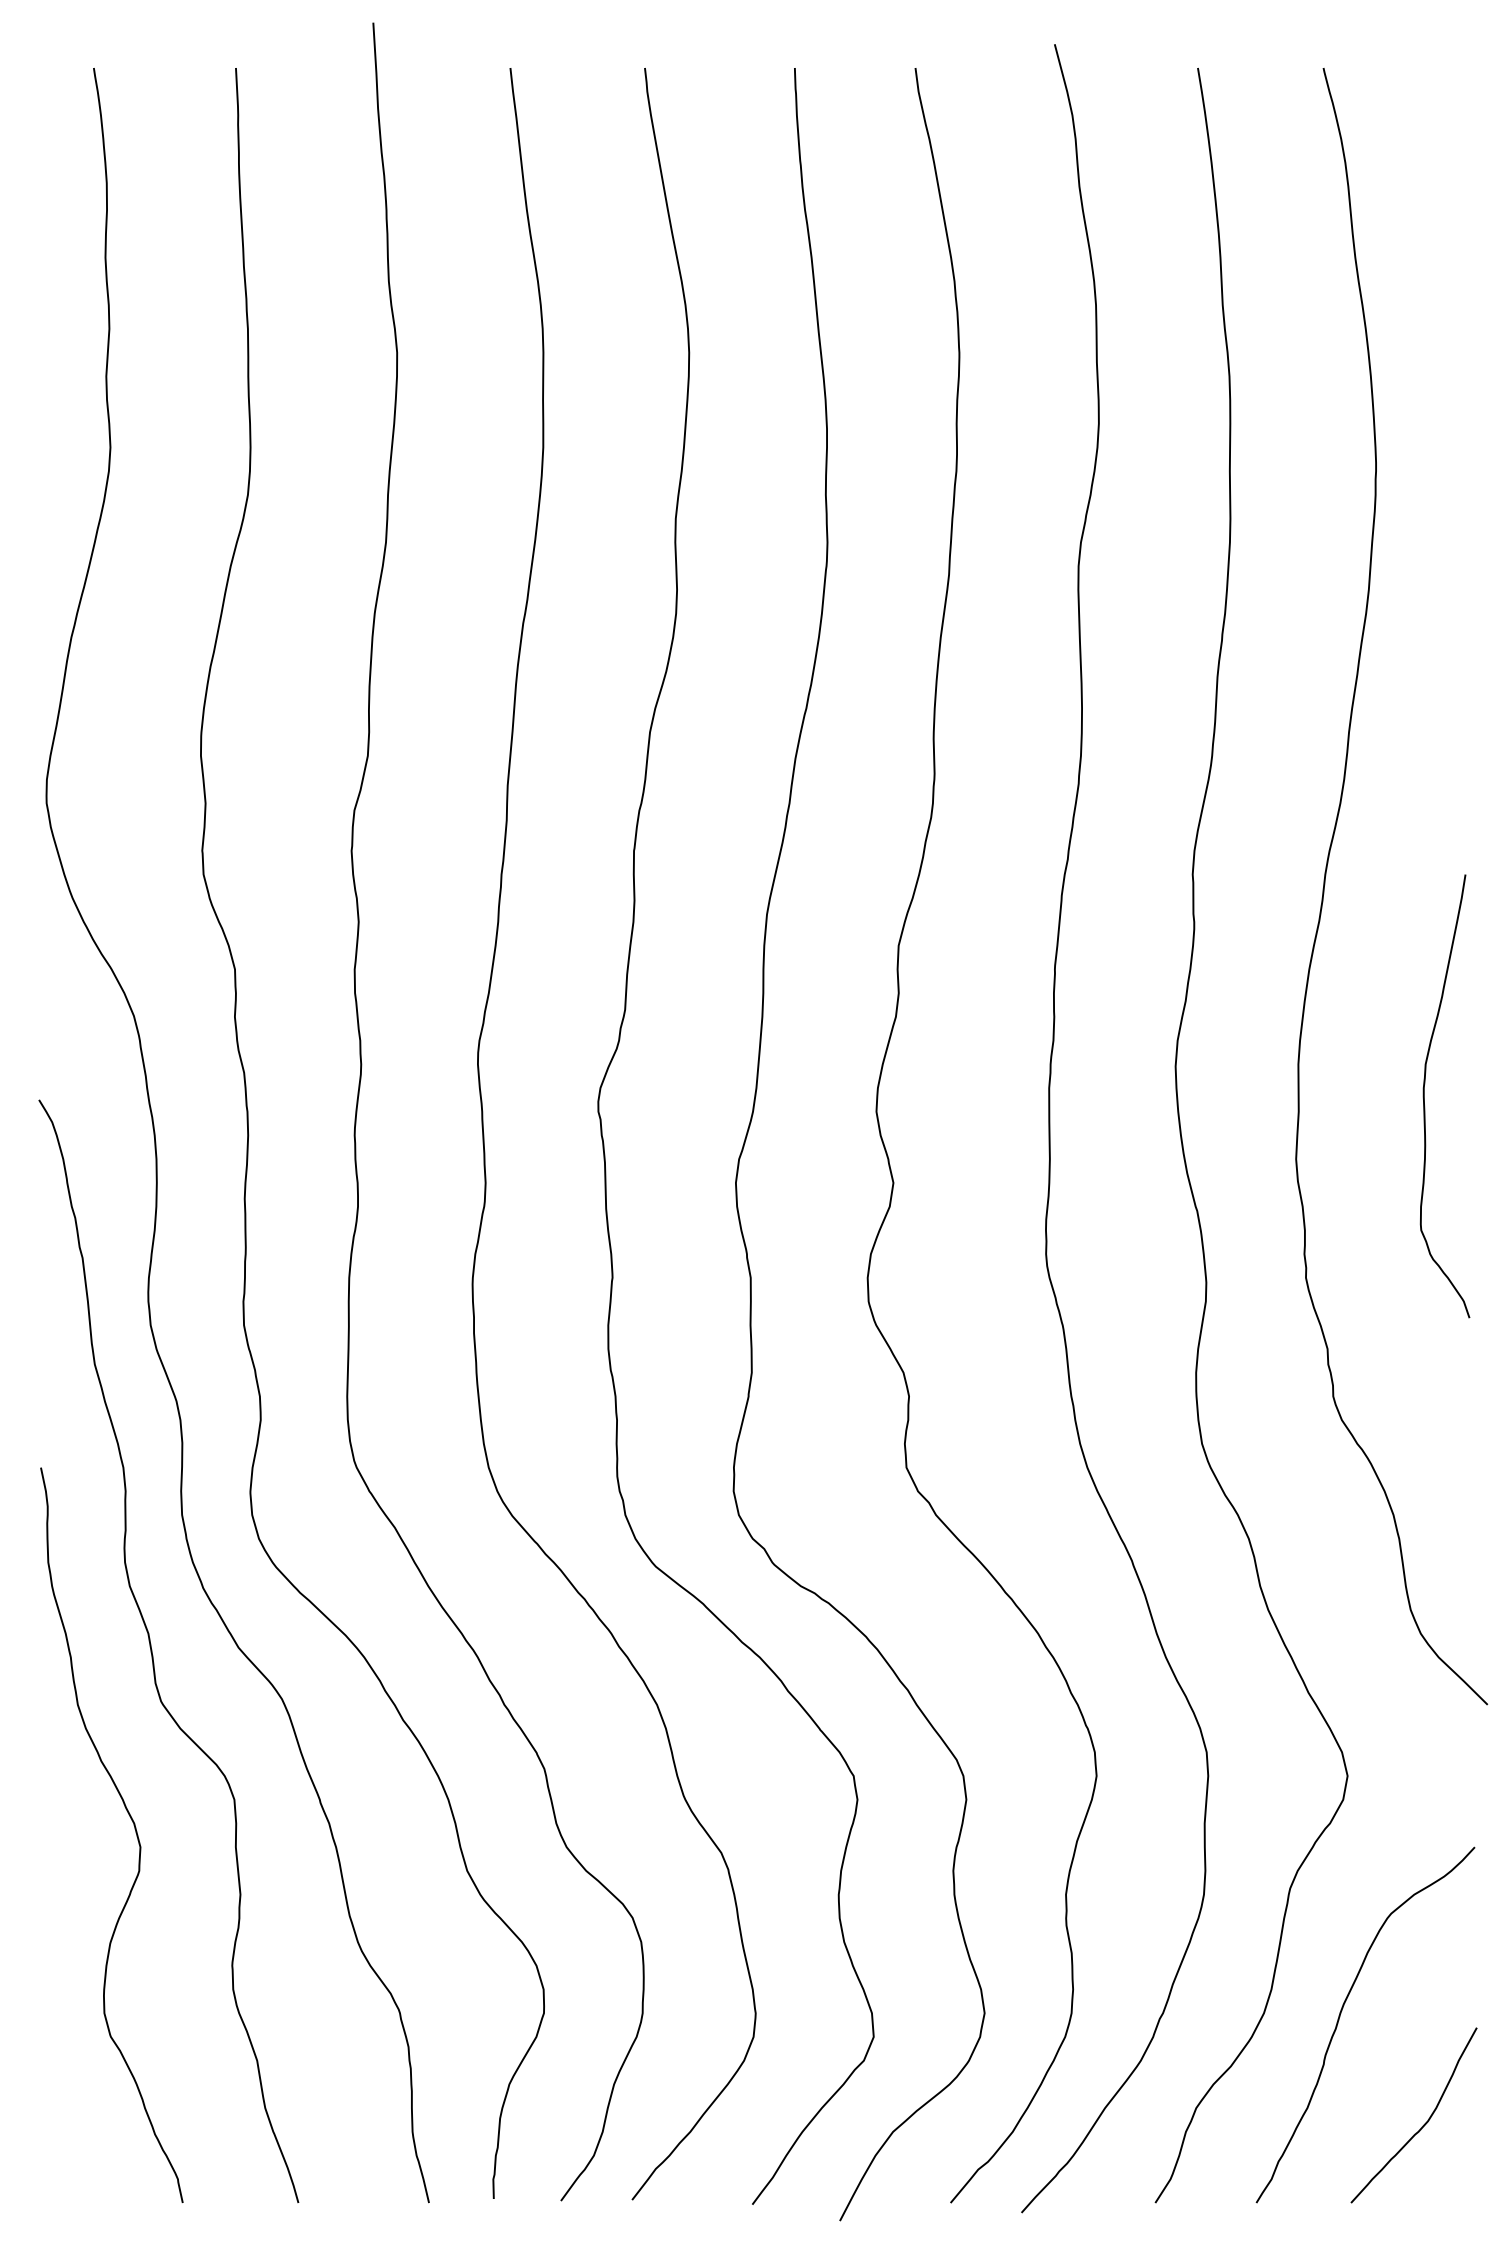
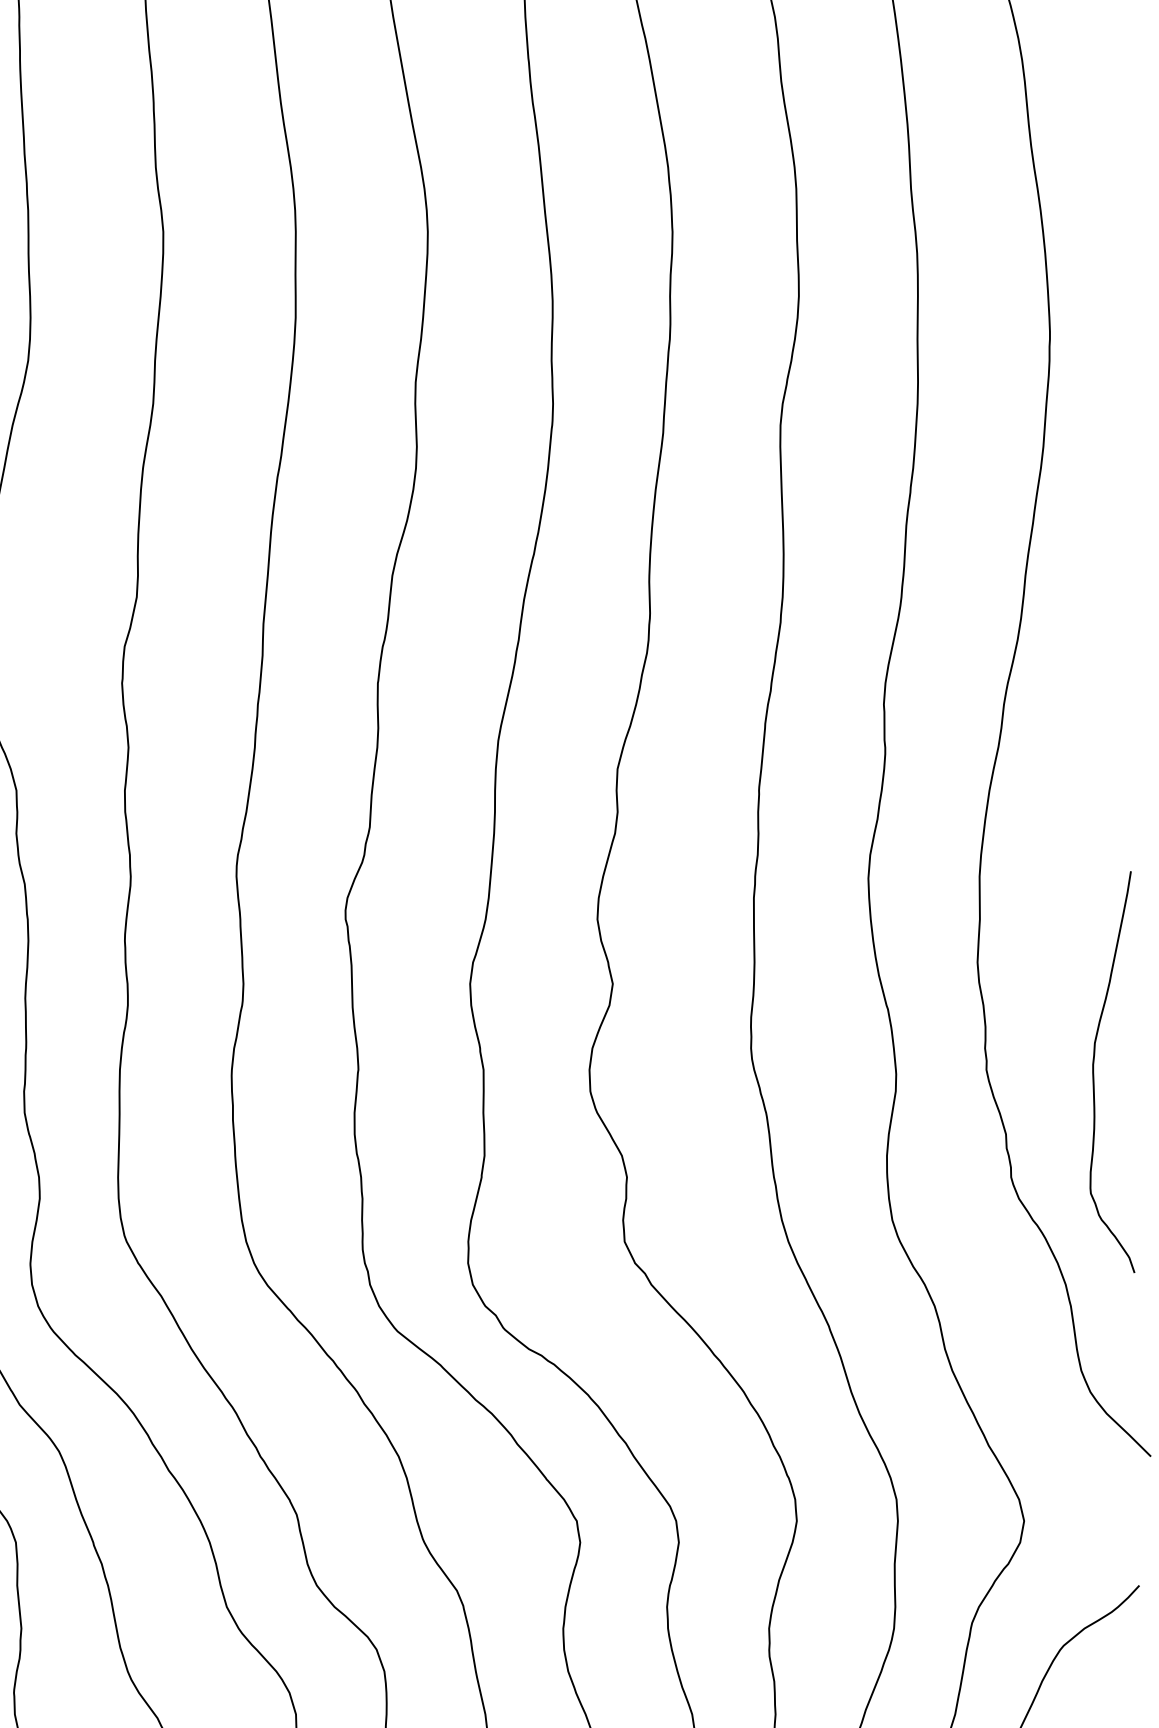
curve: (1424, 1096) -> (1093, 1072), moved

